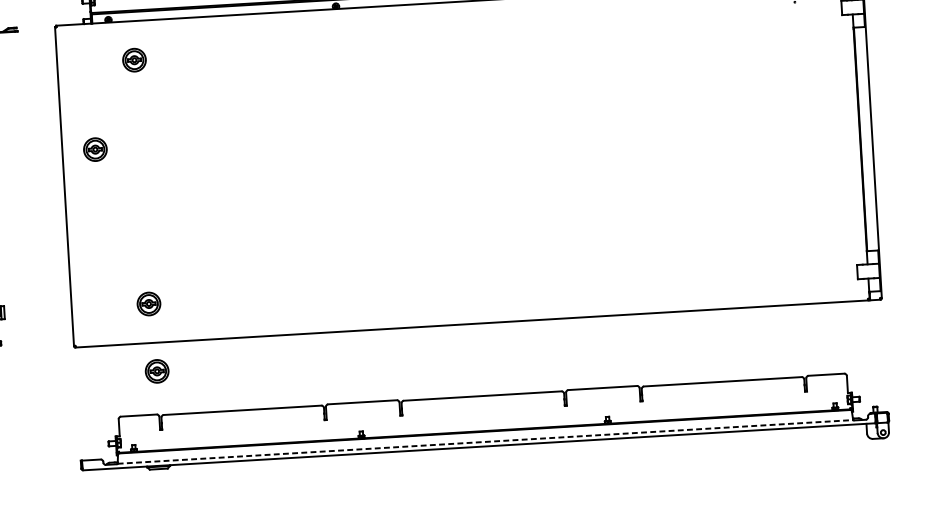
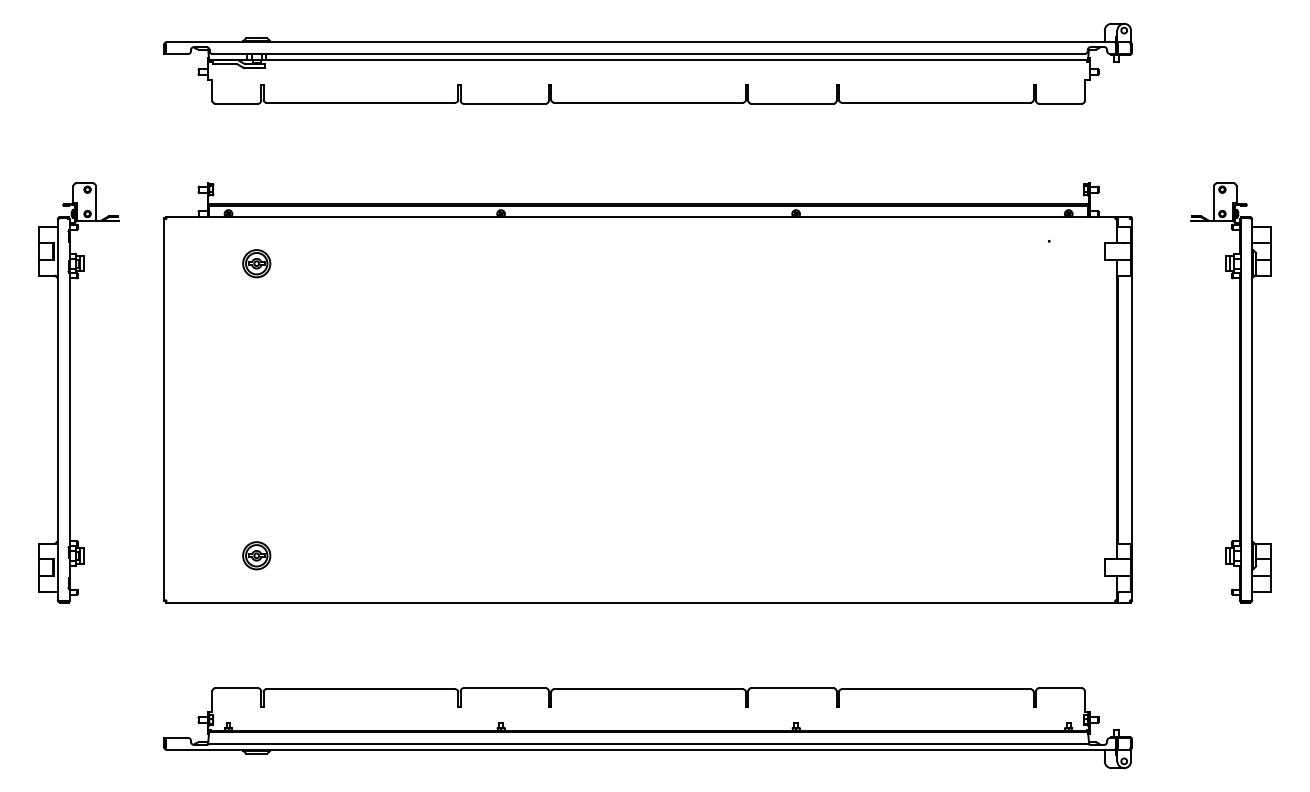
part: (95, 149) -> (203, 367), removed
part: (156, 371) -> (261, 636), removed
line: (485, 442) -> (648, 744), dashed -> solid

